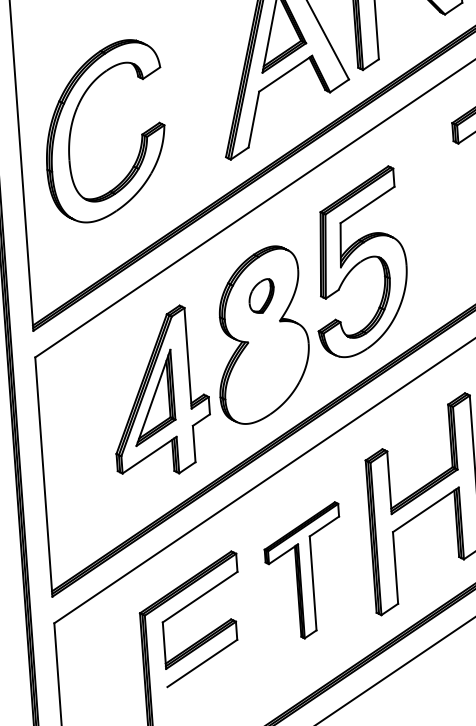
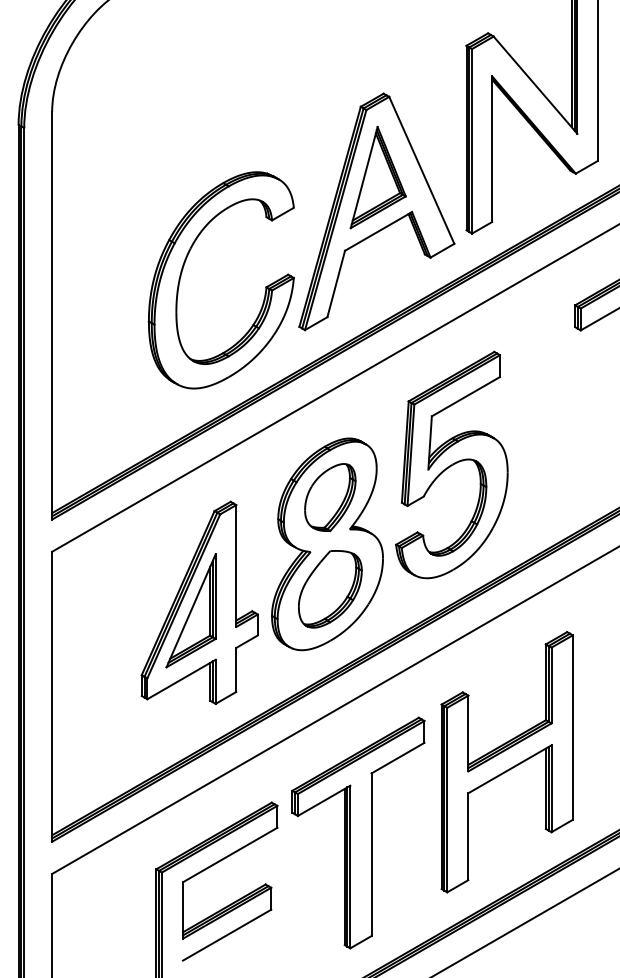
part: (72, 124) -> (183, 269), moved
part: (261, 296) -> (330, 497), size x1.67
part: (267, 372) -> (330, 589), added
part: (304, 570) -> (358, 832), size x1.43

